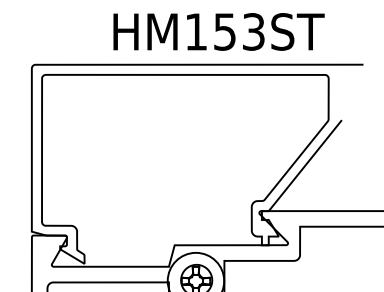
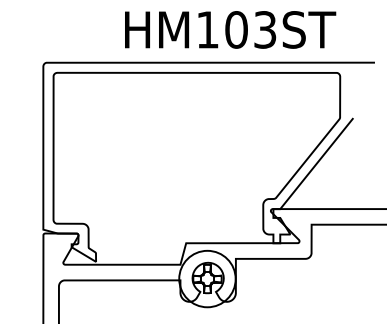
text: (225, 31) -> (236, 29), HM153ST -> HM103ST

